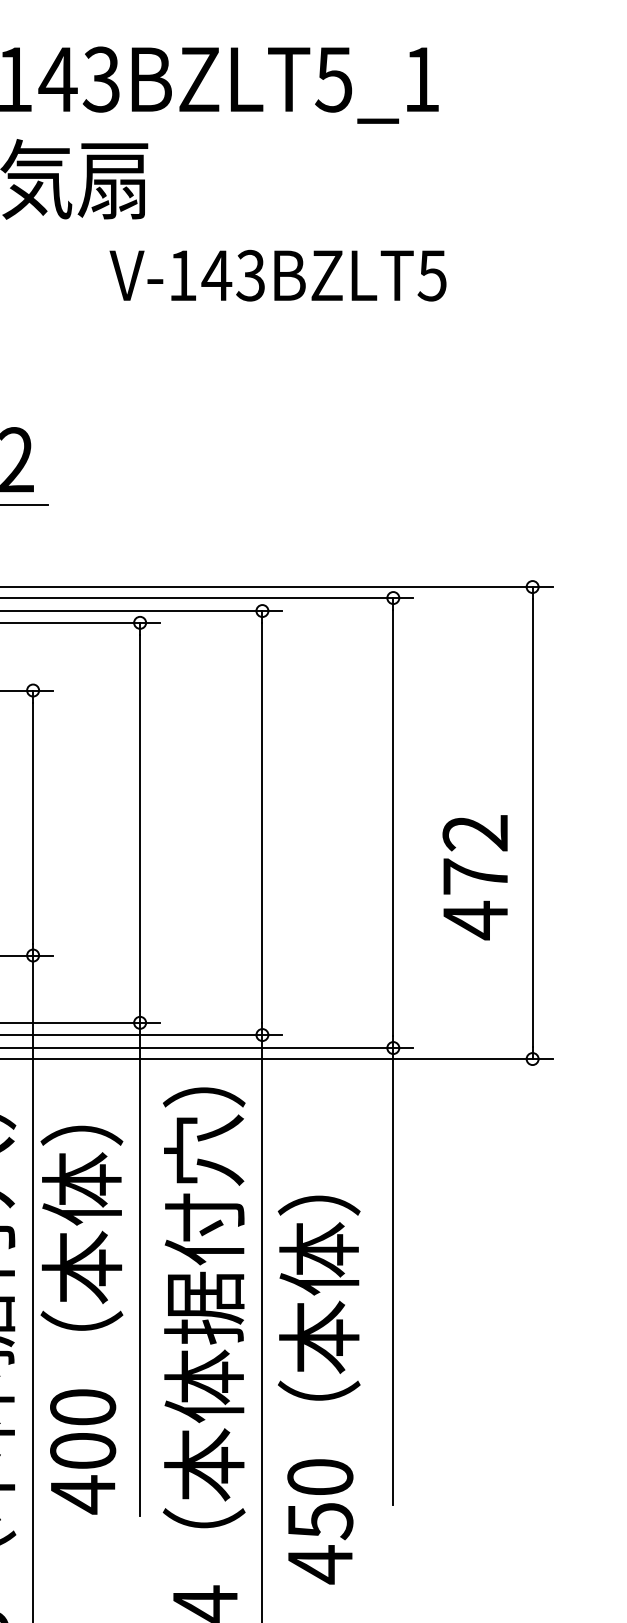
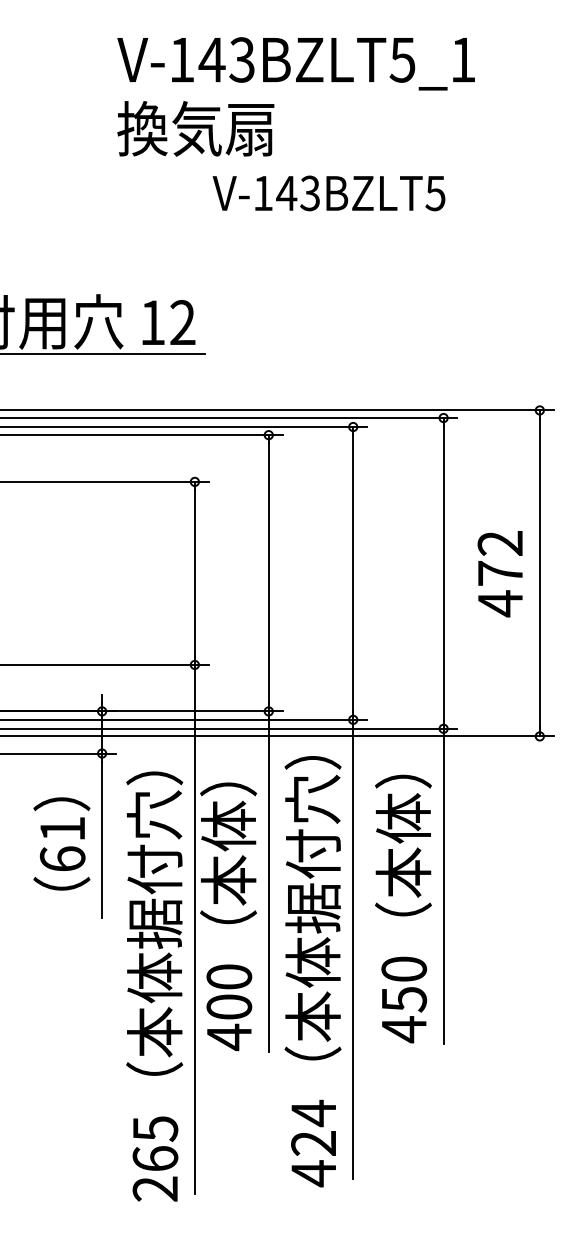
text: (277, 275) -> (328, 193), moved
text: (474, 878) -> (499, 574), moved
text: (319, 1389) -> (403, 908), moved

